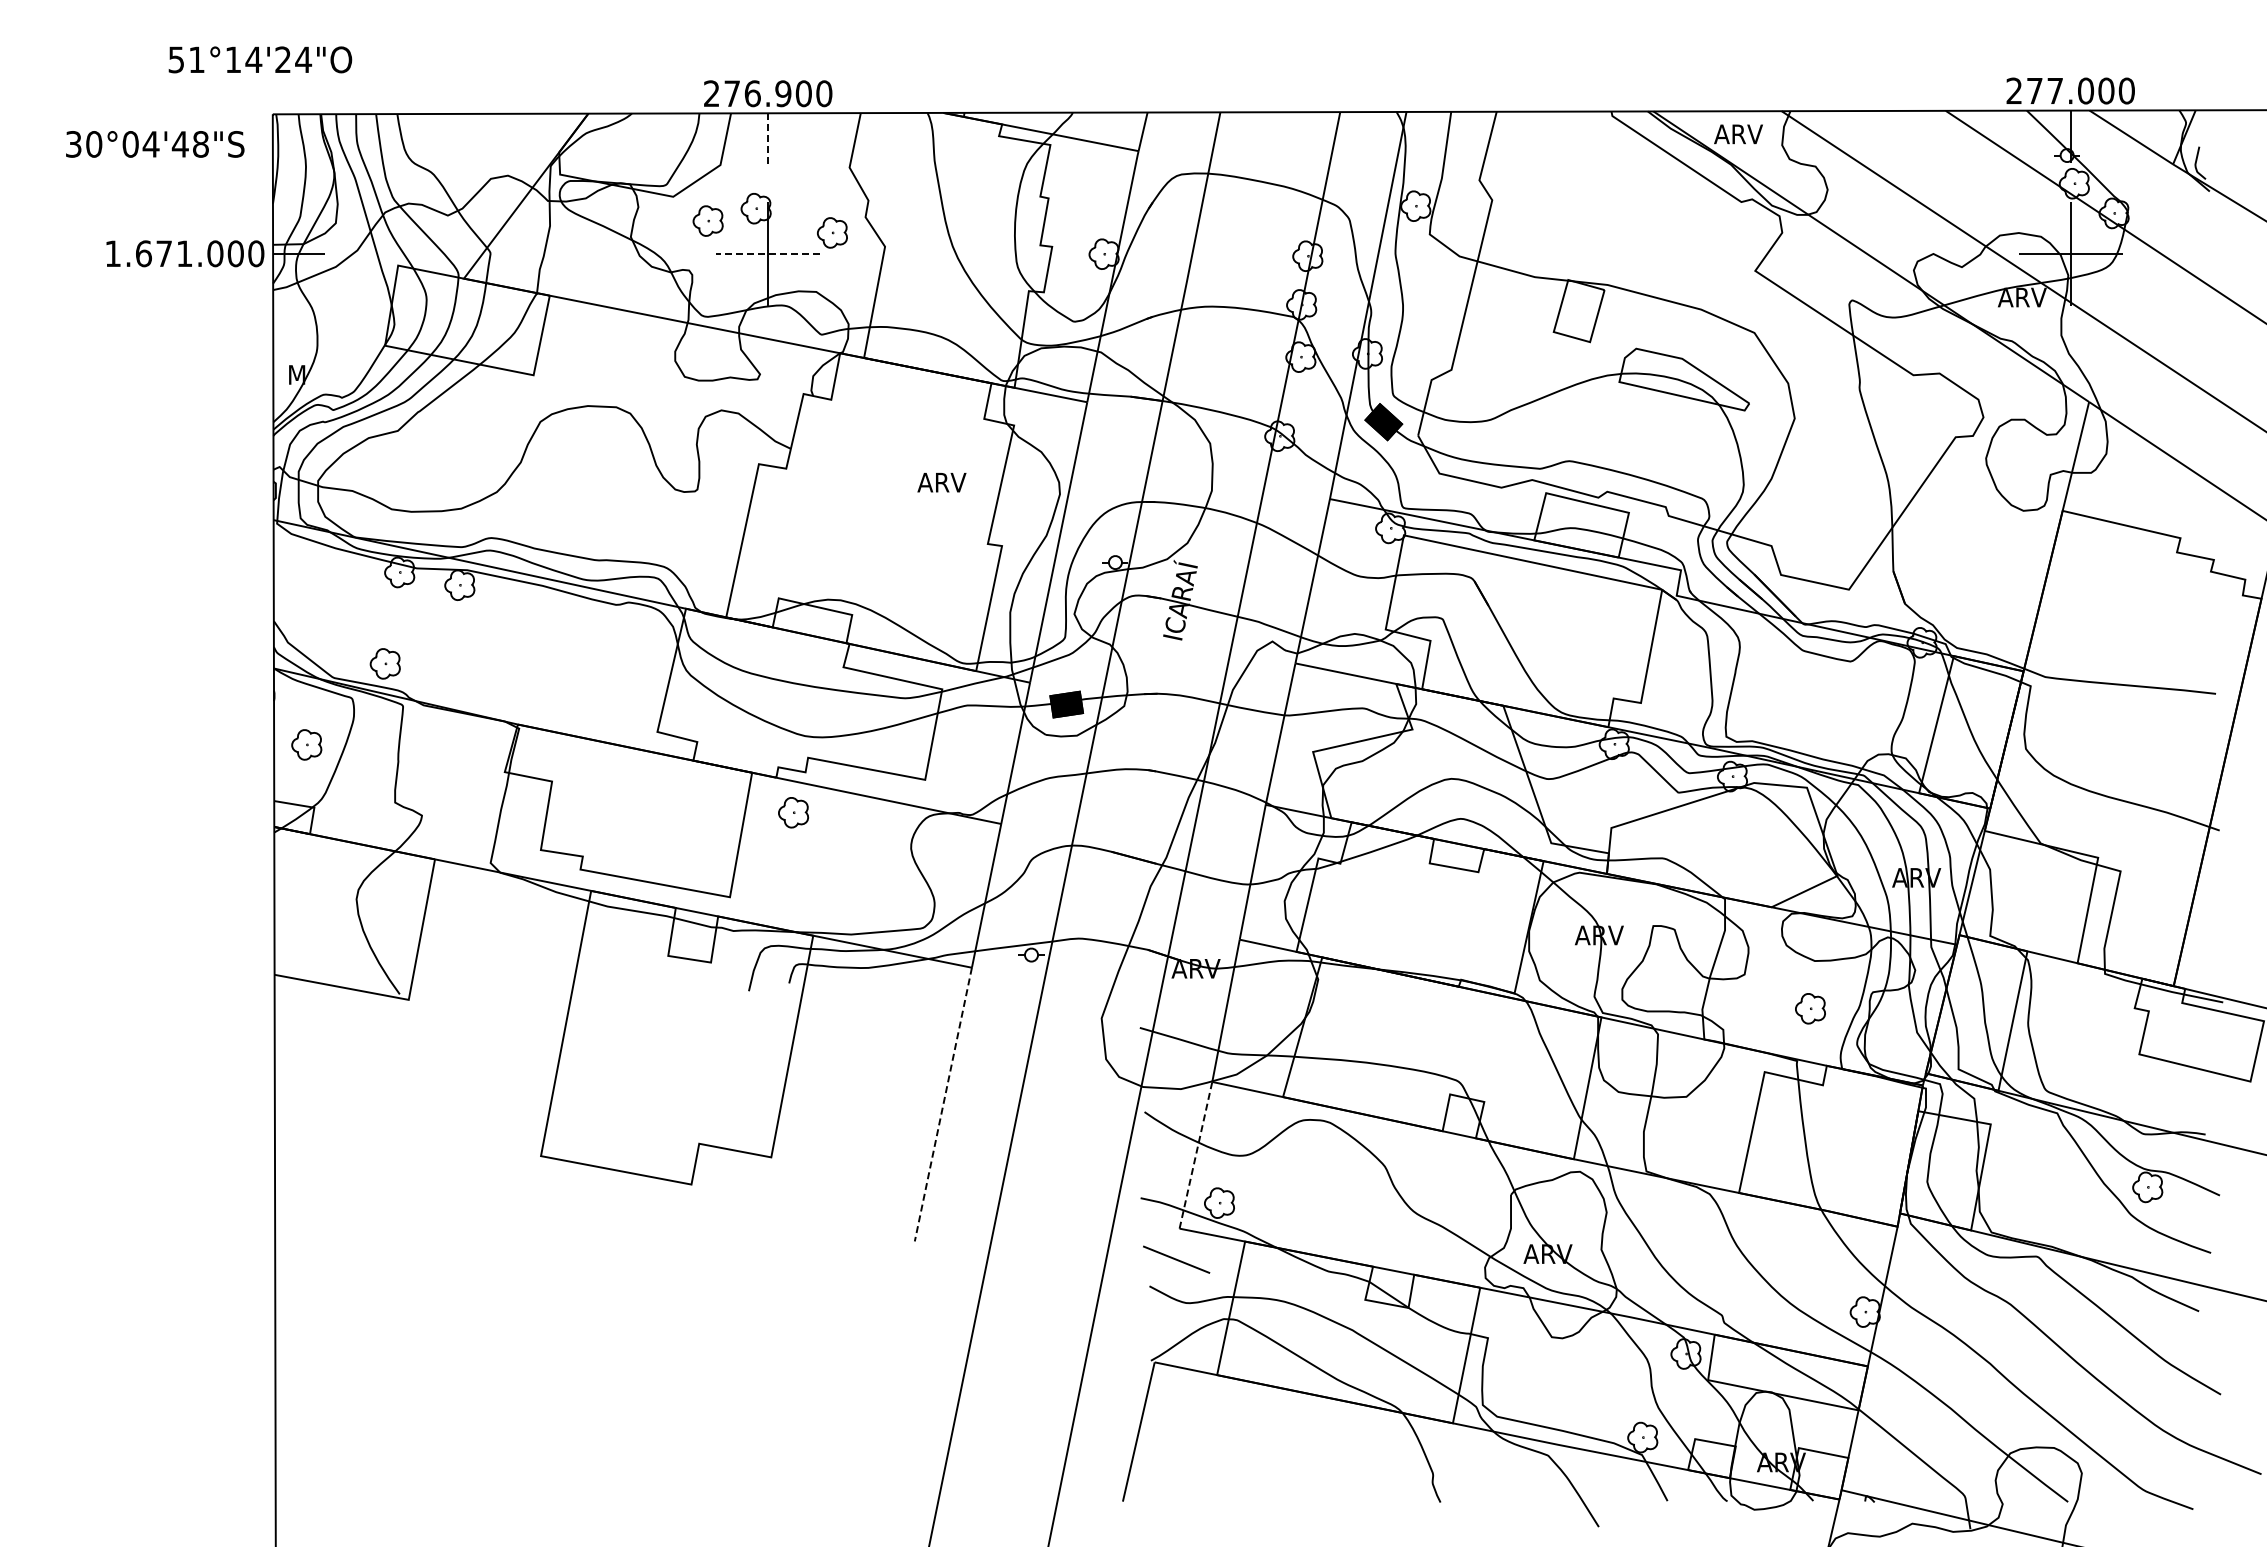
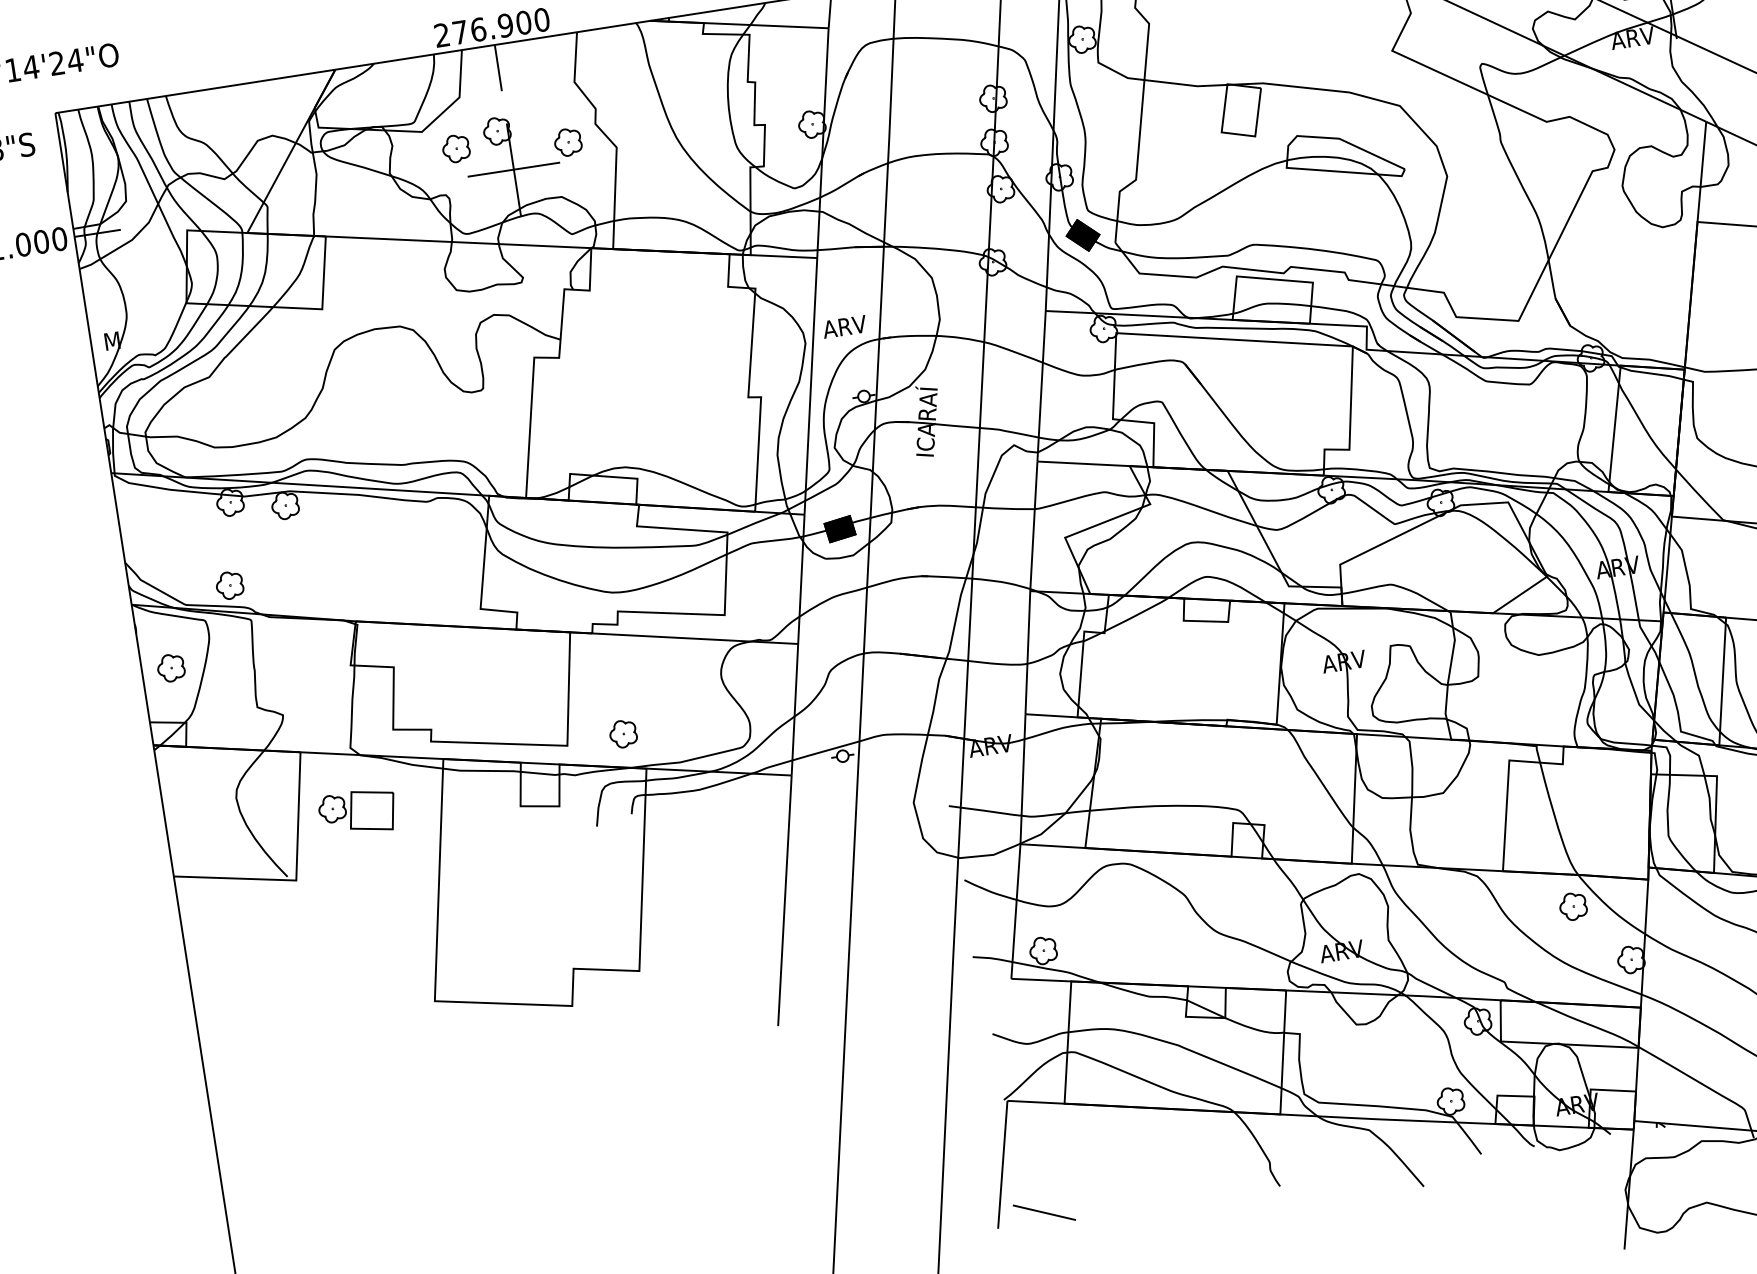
line: (768, 139) -> (498, 68), dashed -> solid
line: (767, 253) -> (513, 169), dashed -> solid
text: (941, 482) -> (844, 326), moved
part: (793, 812) -> (623, 733), moved
part: (488, 935) -> (358, 812), added
part: (1810, 1008) -> (1573, 906), moved
line: (943, 1104) -> (785, 900), dashed -> solid
line: (1196, 1154) -> (1016, 910), dashed -> solid
line: (1176, 1259) -> (1044, 1212), moved

